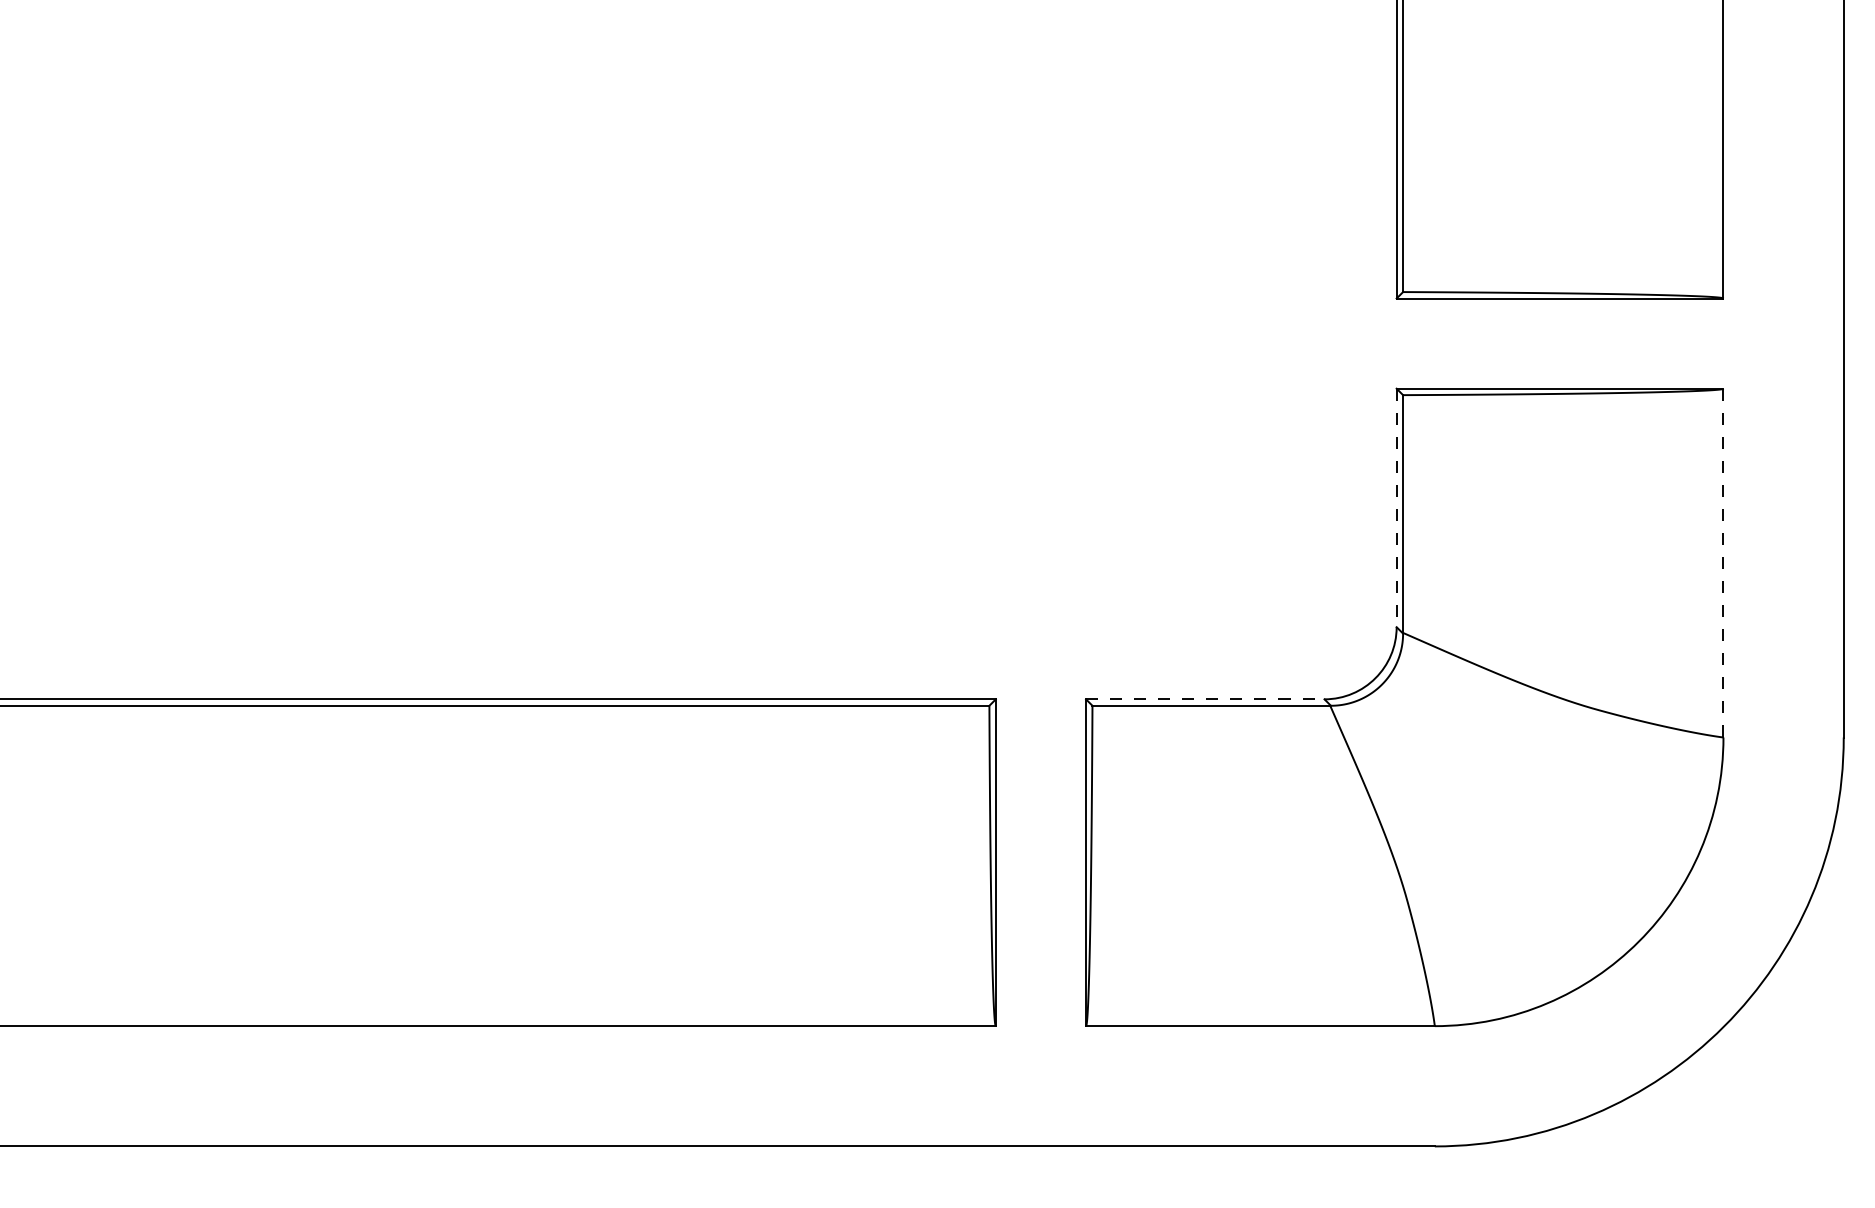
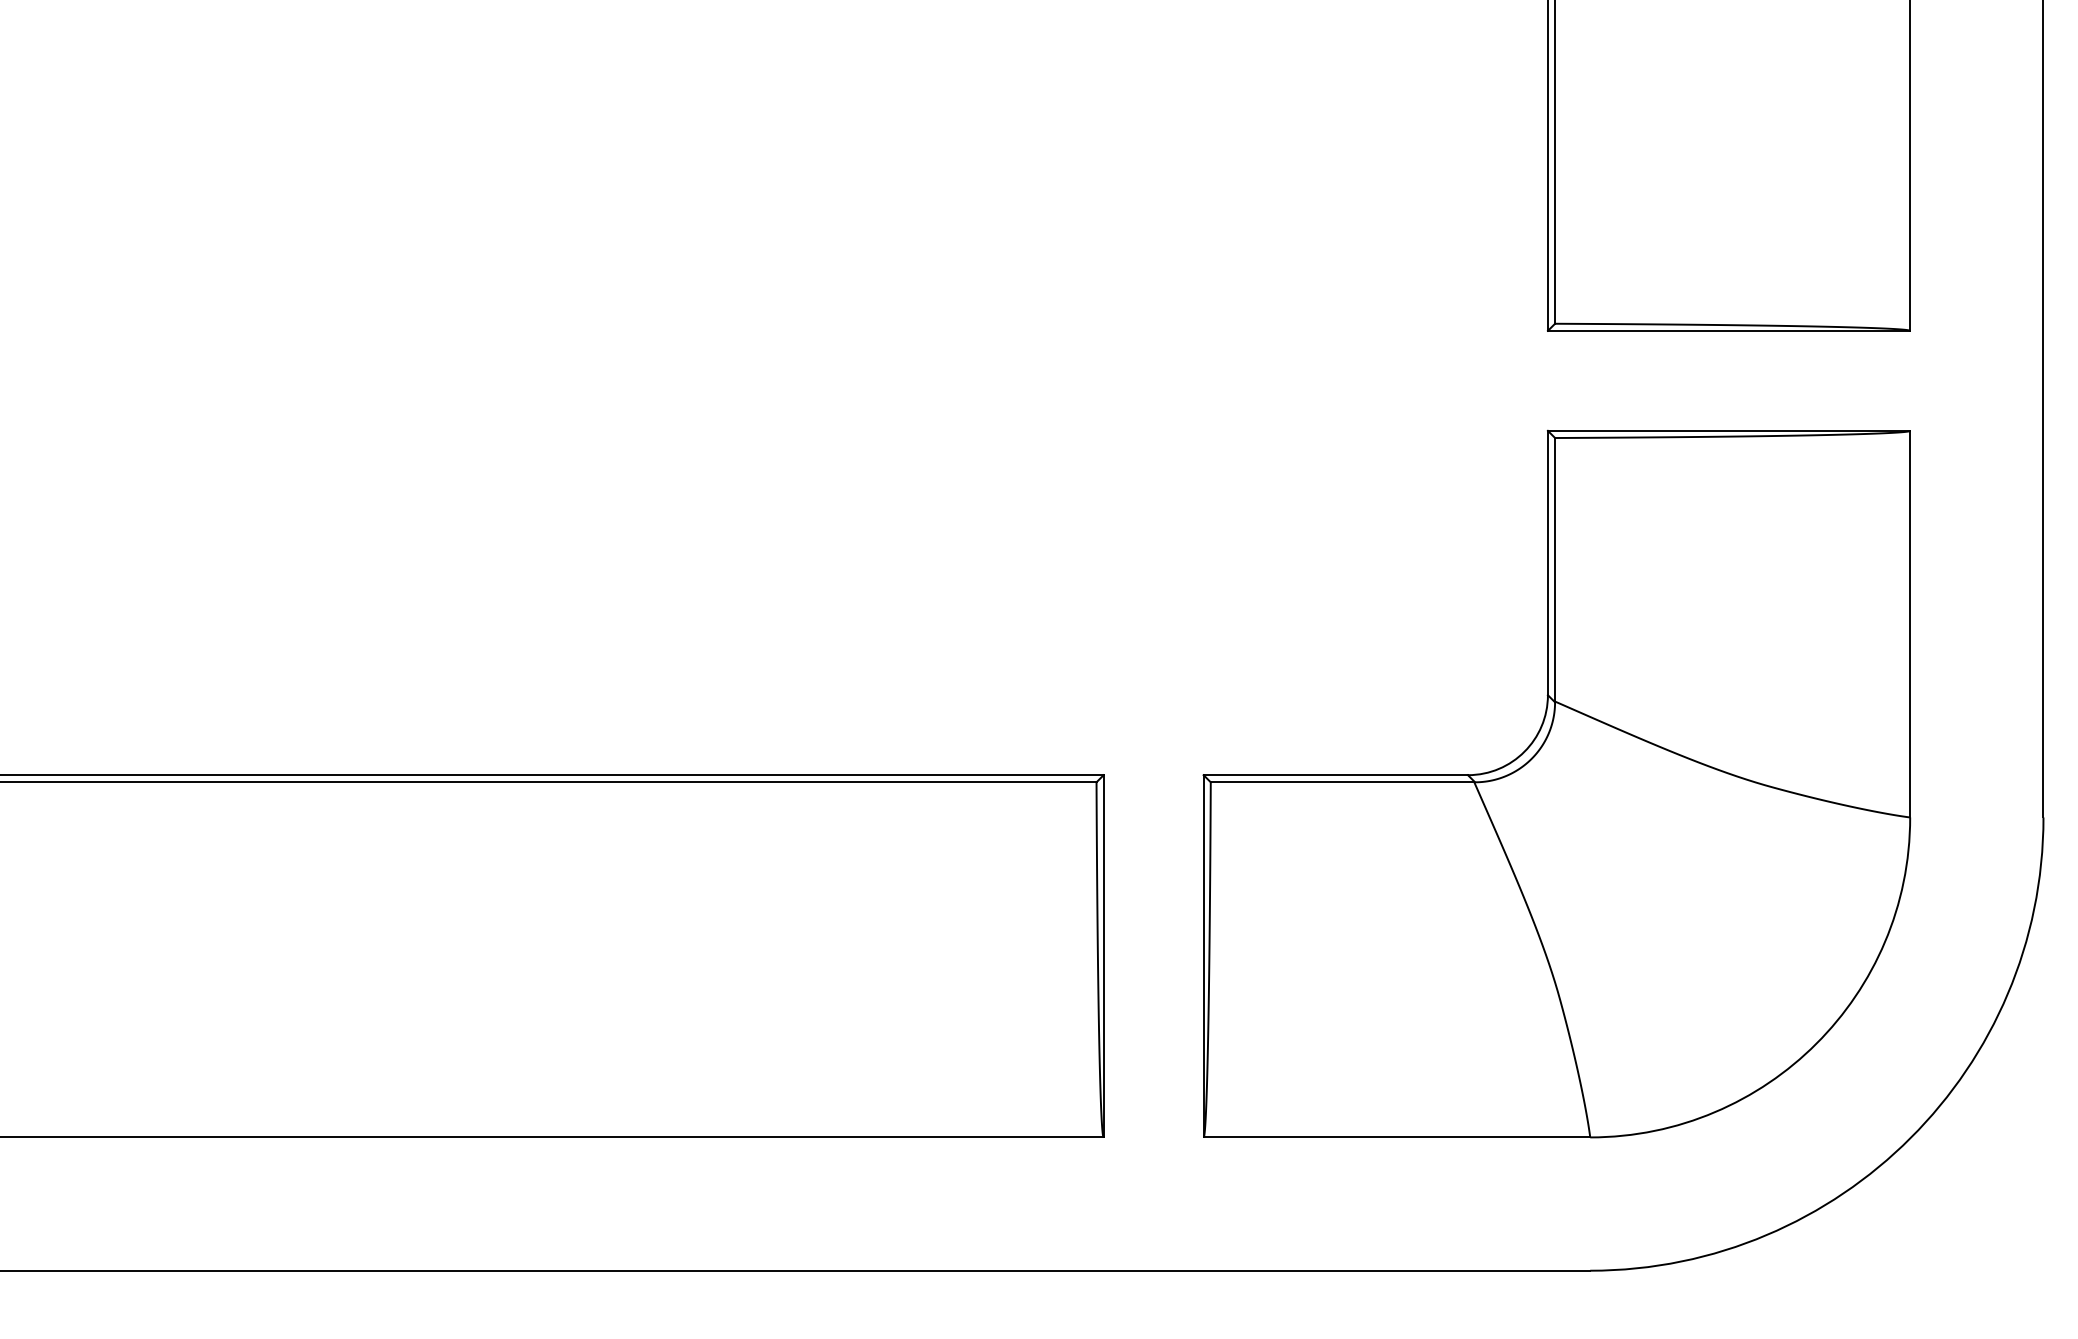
line: (1396, 508) -> (1547, 563), dashed -> solid
line: (1723, 563) -> (1910, 624), dashed -> solid
line: (1205, 699) -> (1336, 775), dashed -> solid

